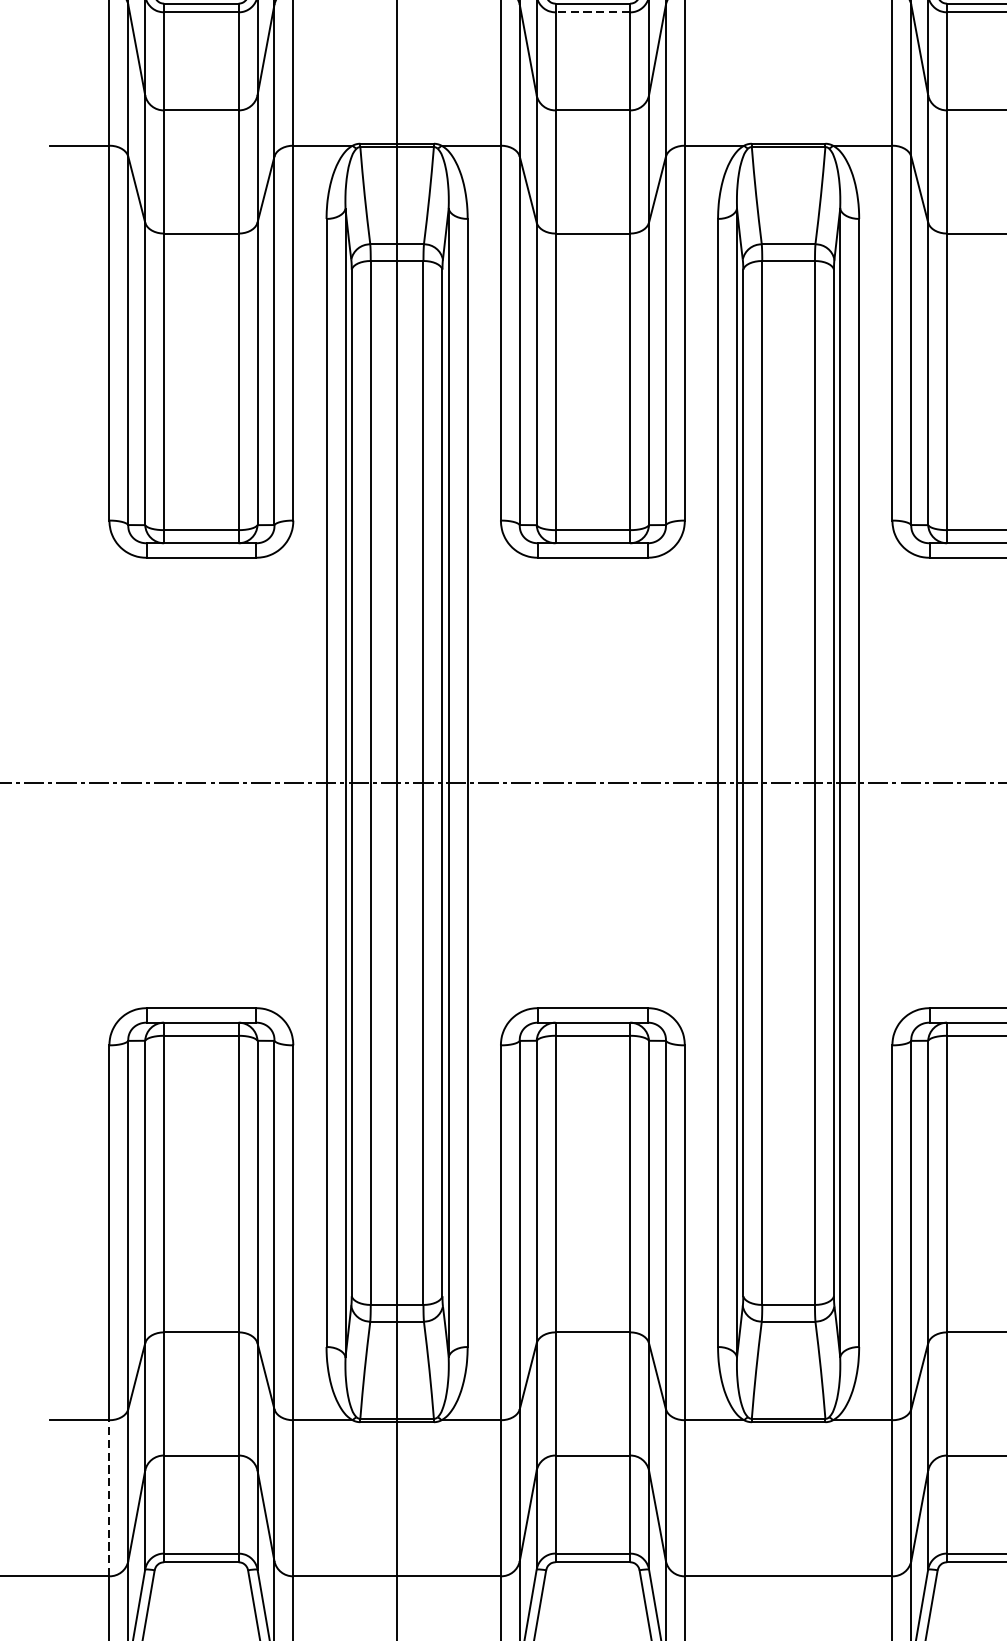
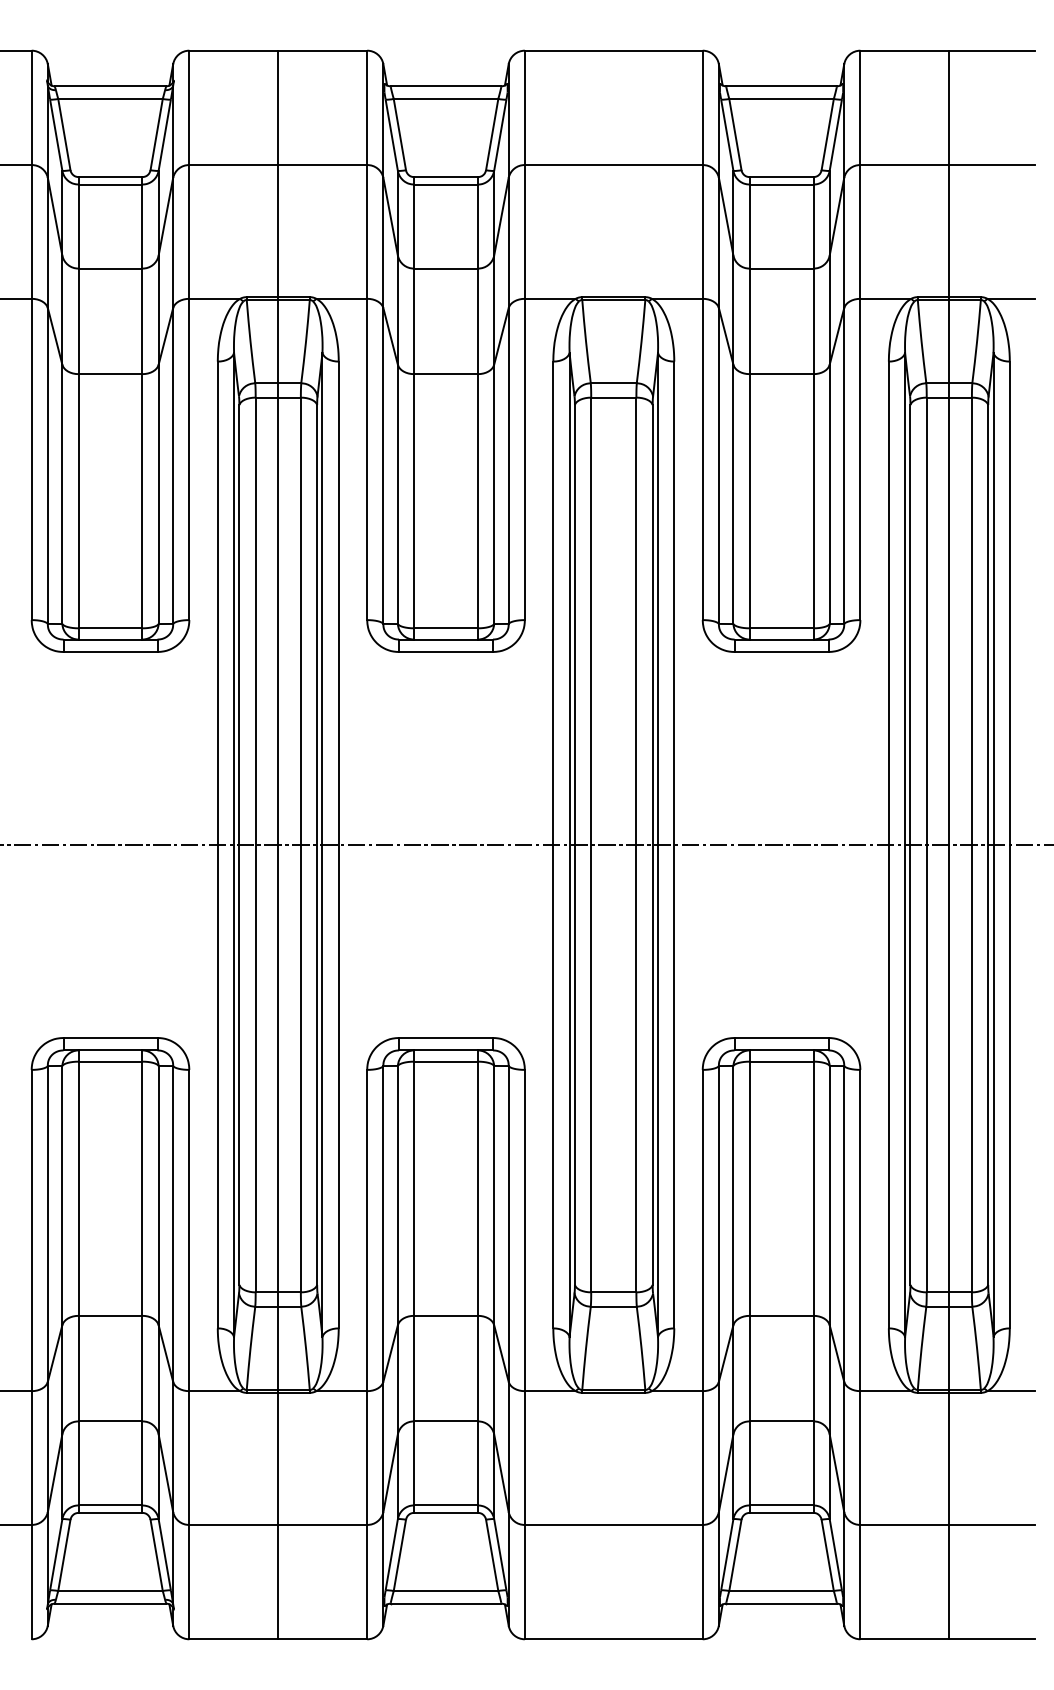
line: (593, 12) -> (446, 184), dashed -> solid
line: (109, 1498) -> (31, 1458), dashed -> solid

